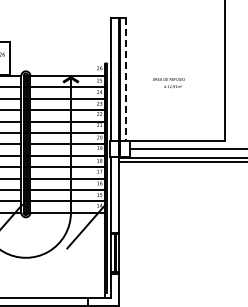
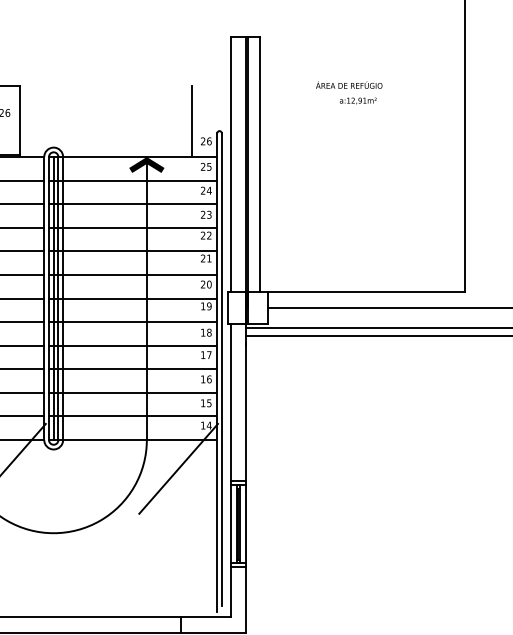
line: (92, 57) -> (191, 119), added
line: (125, 79) -> (259, 164), dashed -> solid
text: (168, 82) -> (348, 92), moved

